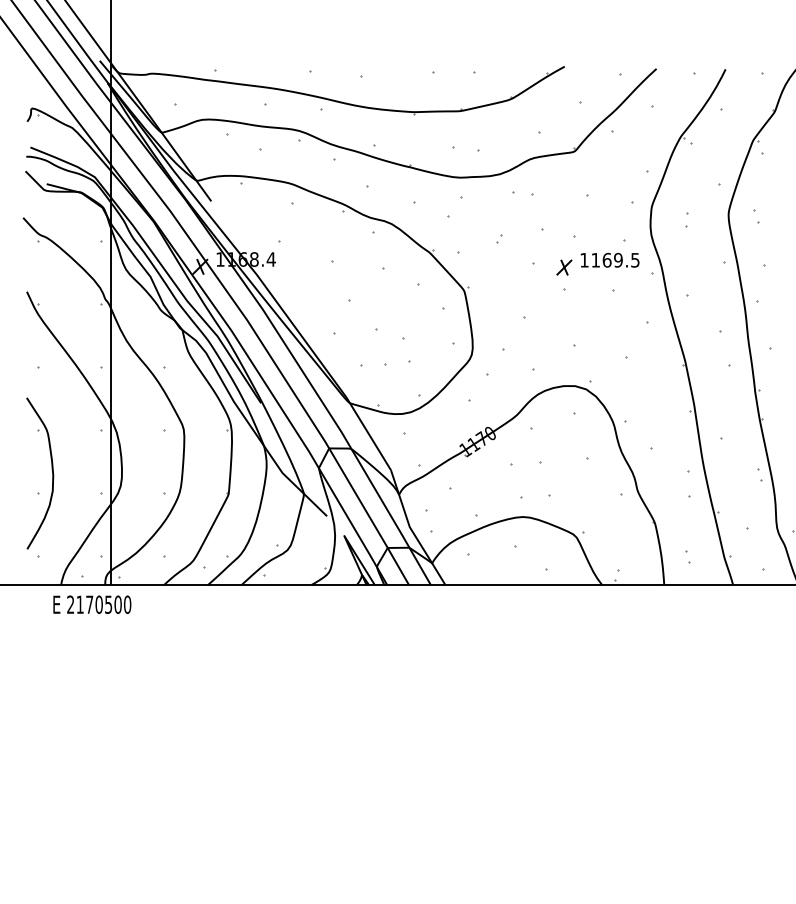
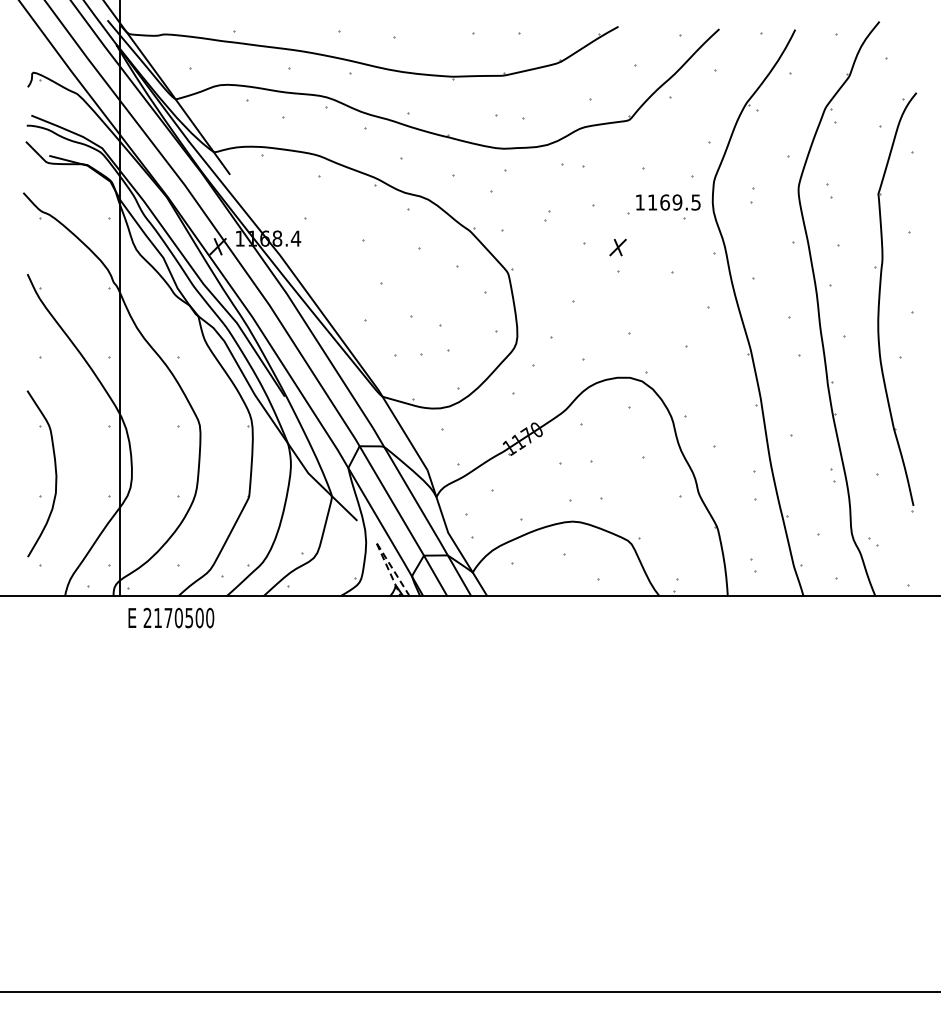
text: (610, 260) -> (668, 202), moved
line: (345, 536) -> (377, 543), solid -> dashed
text: (92, 604) -> (171, 617), moved

